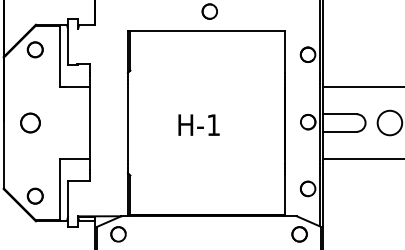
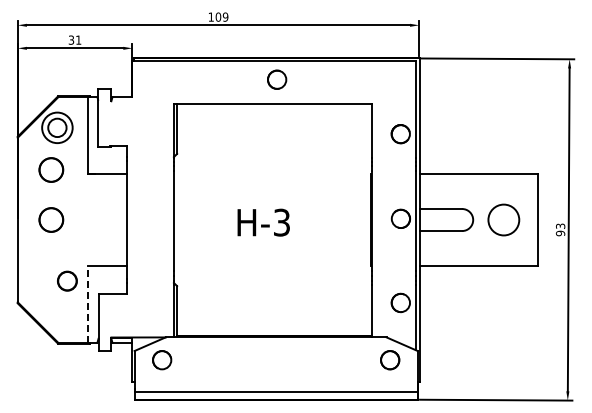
circle: (34, 49) -> (56, 127), size x1.6
part: (30, 82) -> (51, 169), added
text: (213, 125) -> (281, 222), H-1 -> H-3
line: (60, 189) -> (88, 303), solid -> dashed
circle: (35, 195) -> (67, 280), moved

